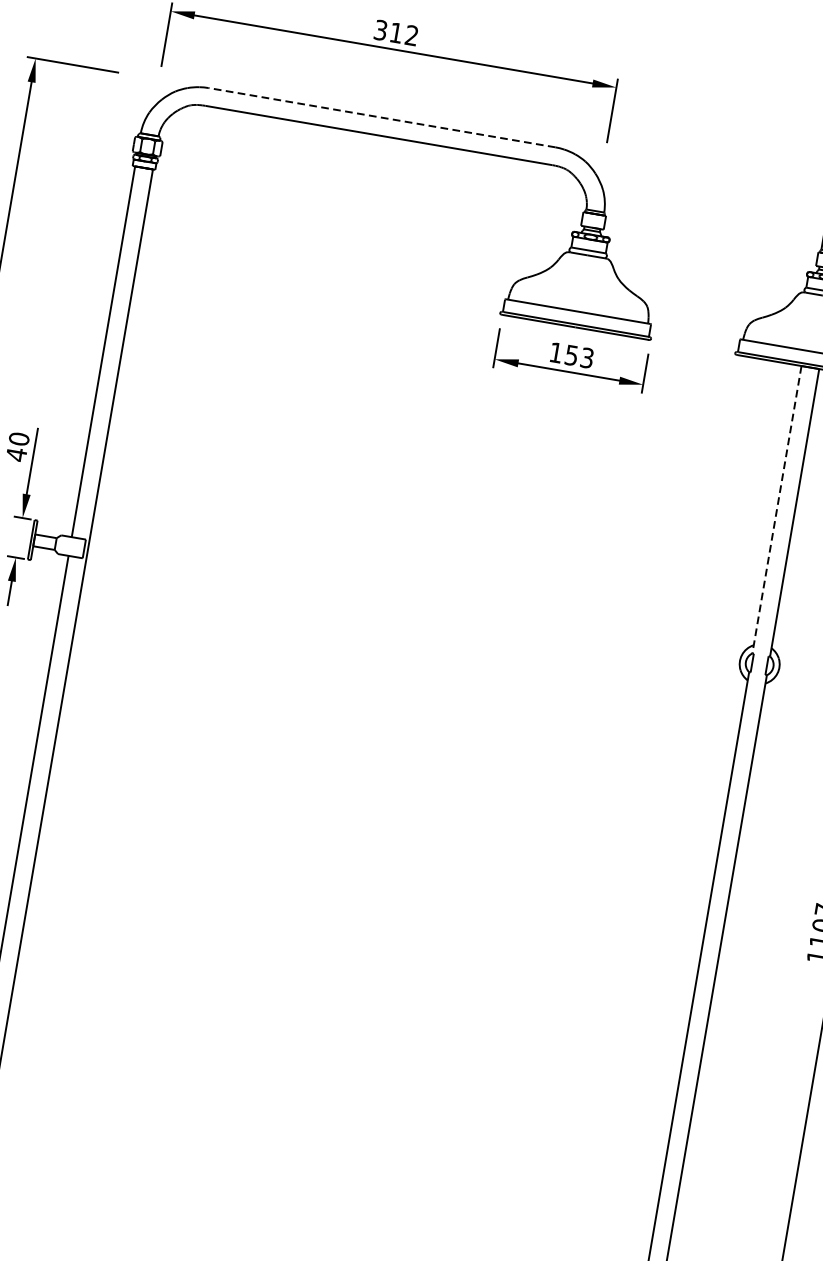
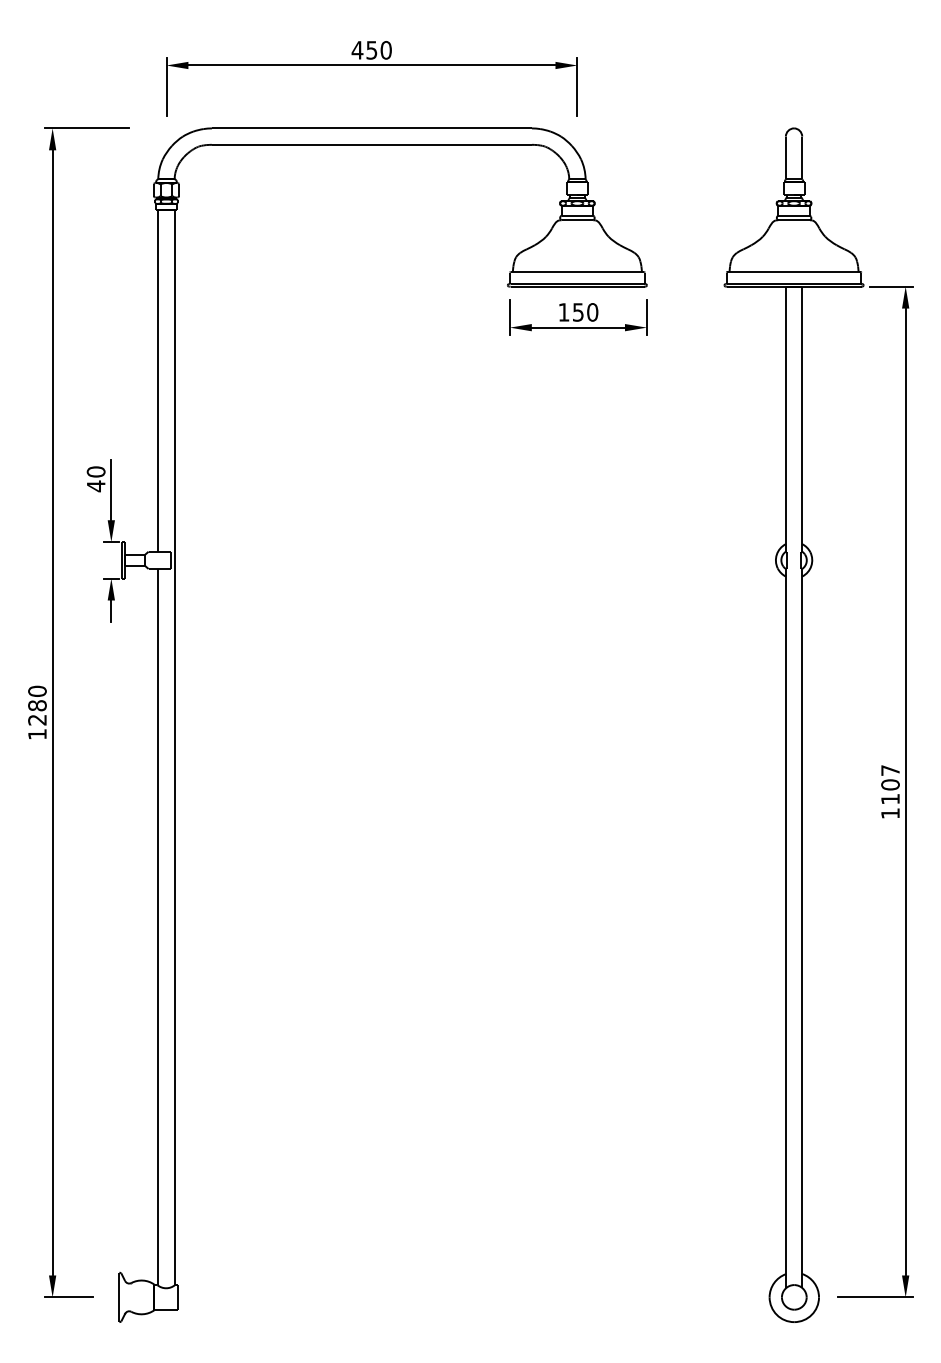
text: (395, 33) -> (371, 50), 312 -> 450
line: (381, 117) -> (371, 128), dashed -> solid
text: (587, 358) -> (592, 312), 153 -> 150
line: (776, 510) -> (785, 419), dashed -> solid

